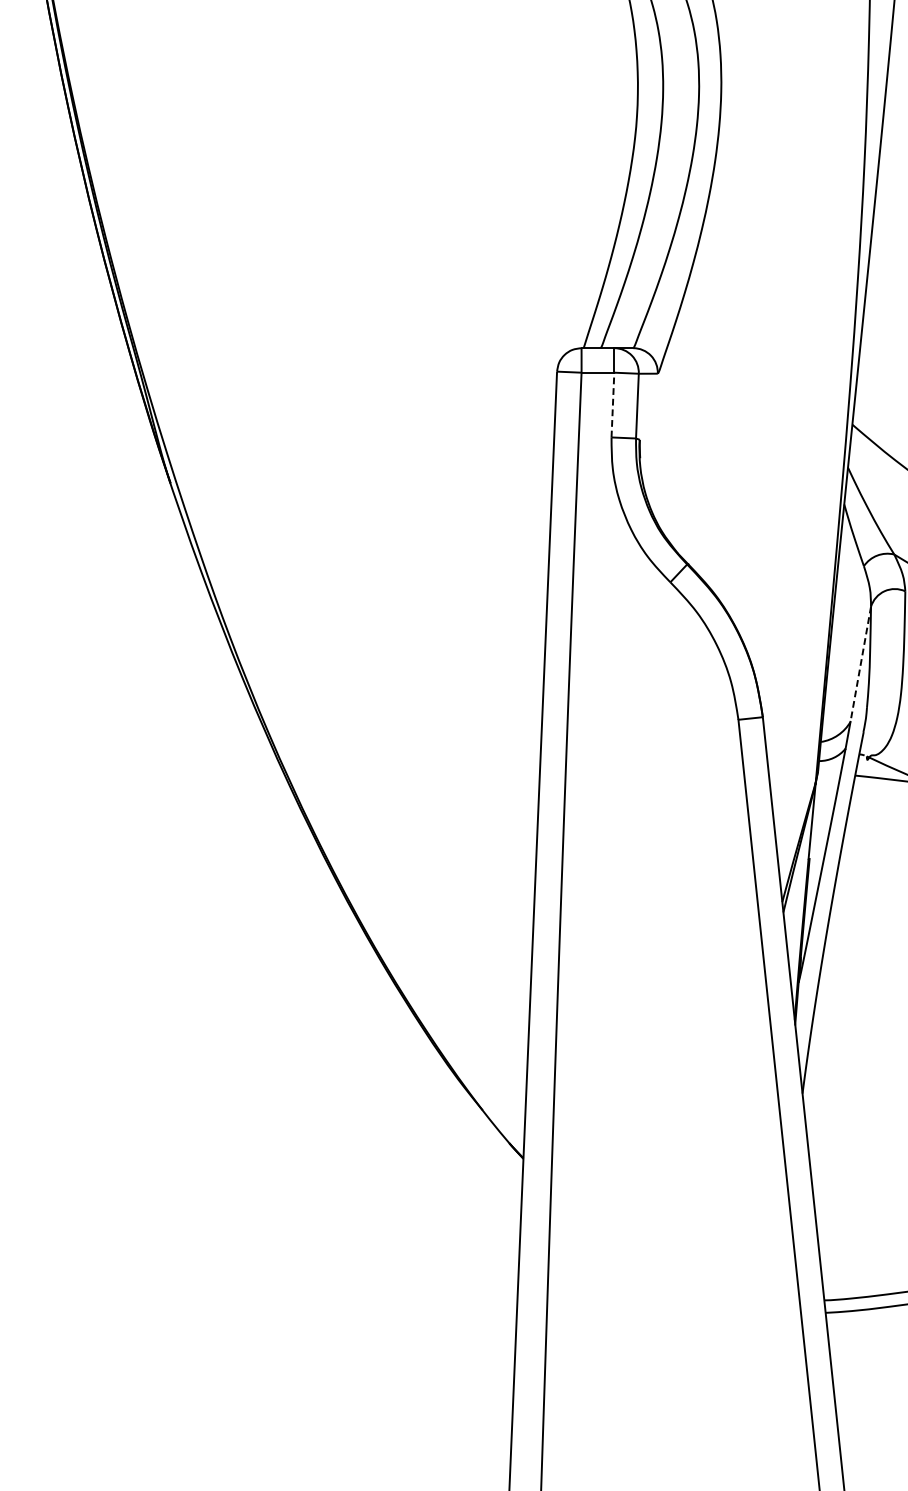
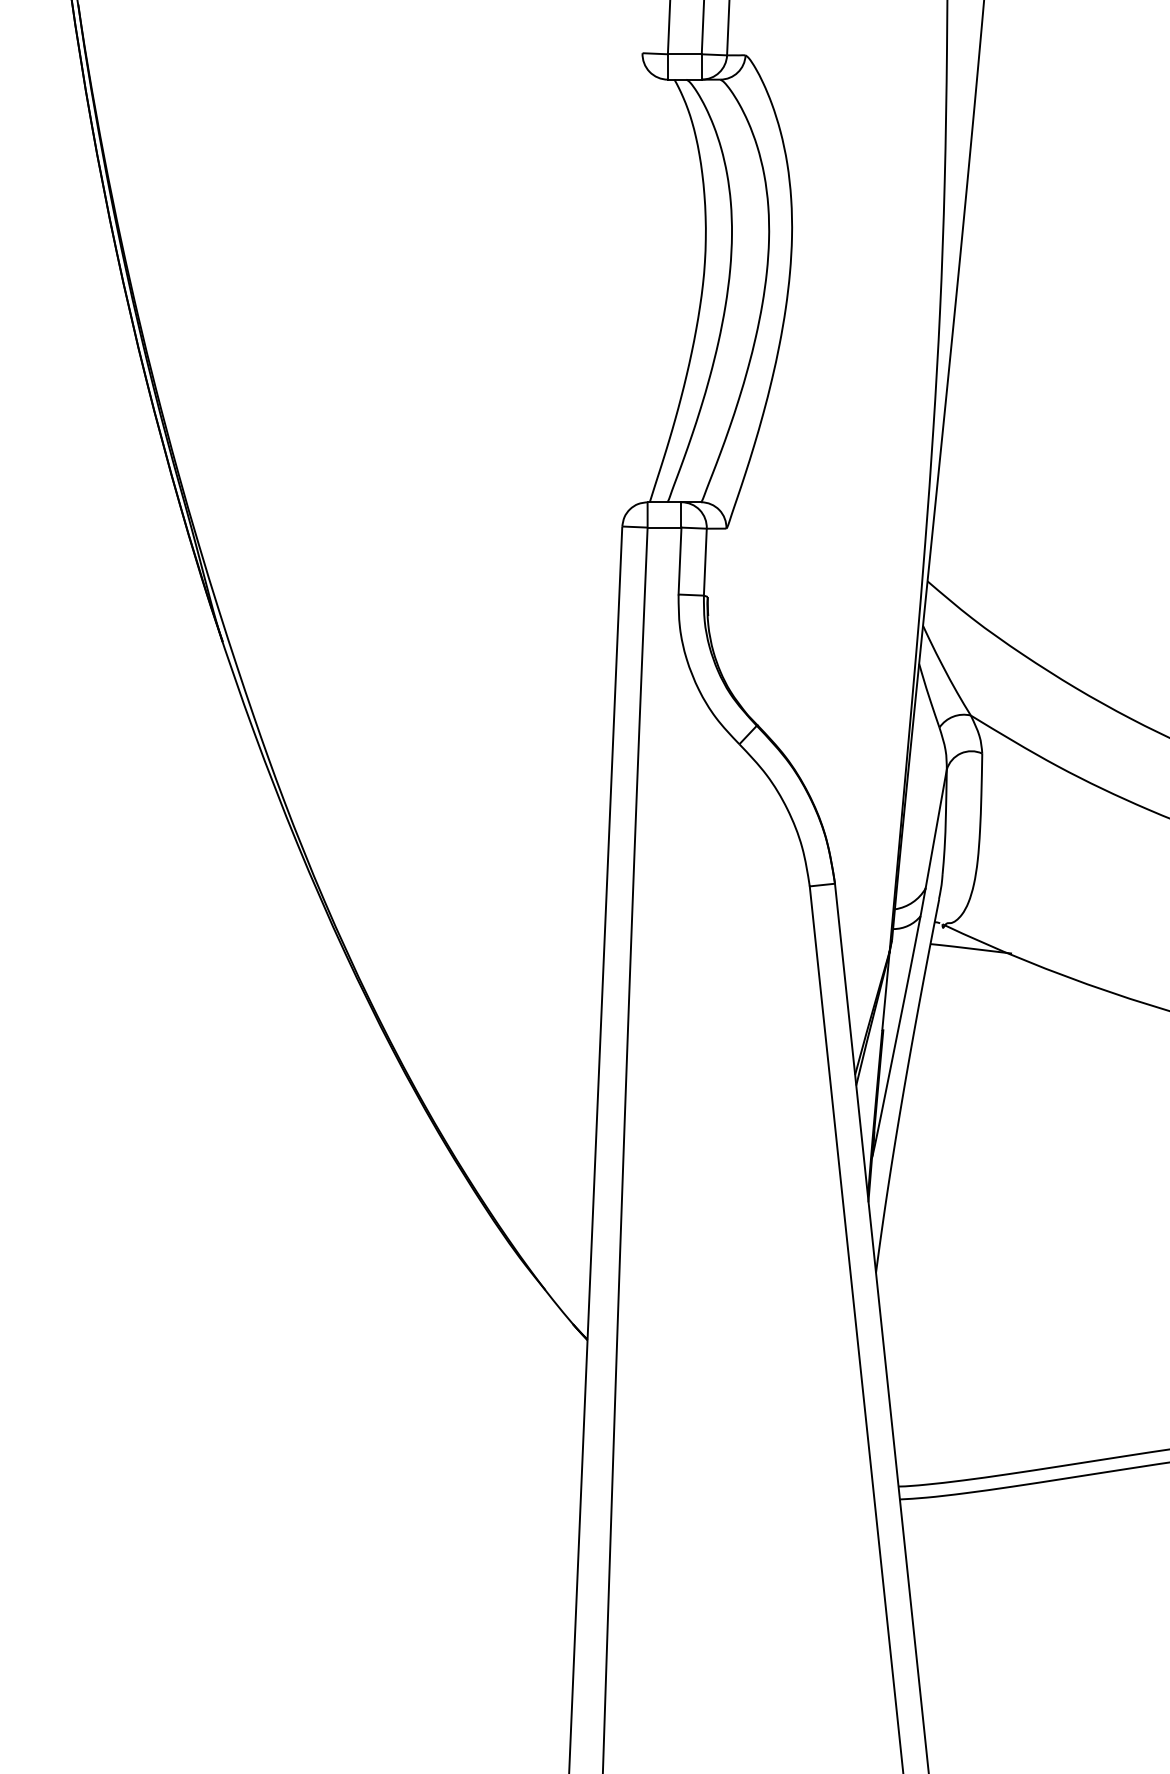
line: (613, 405) -> (680, 561), dashed -> solid
line: (861, 664) -> (936, 829), dashed -> solid

